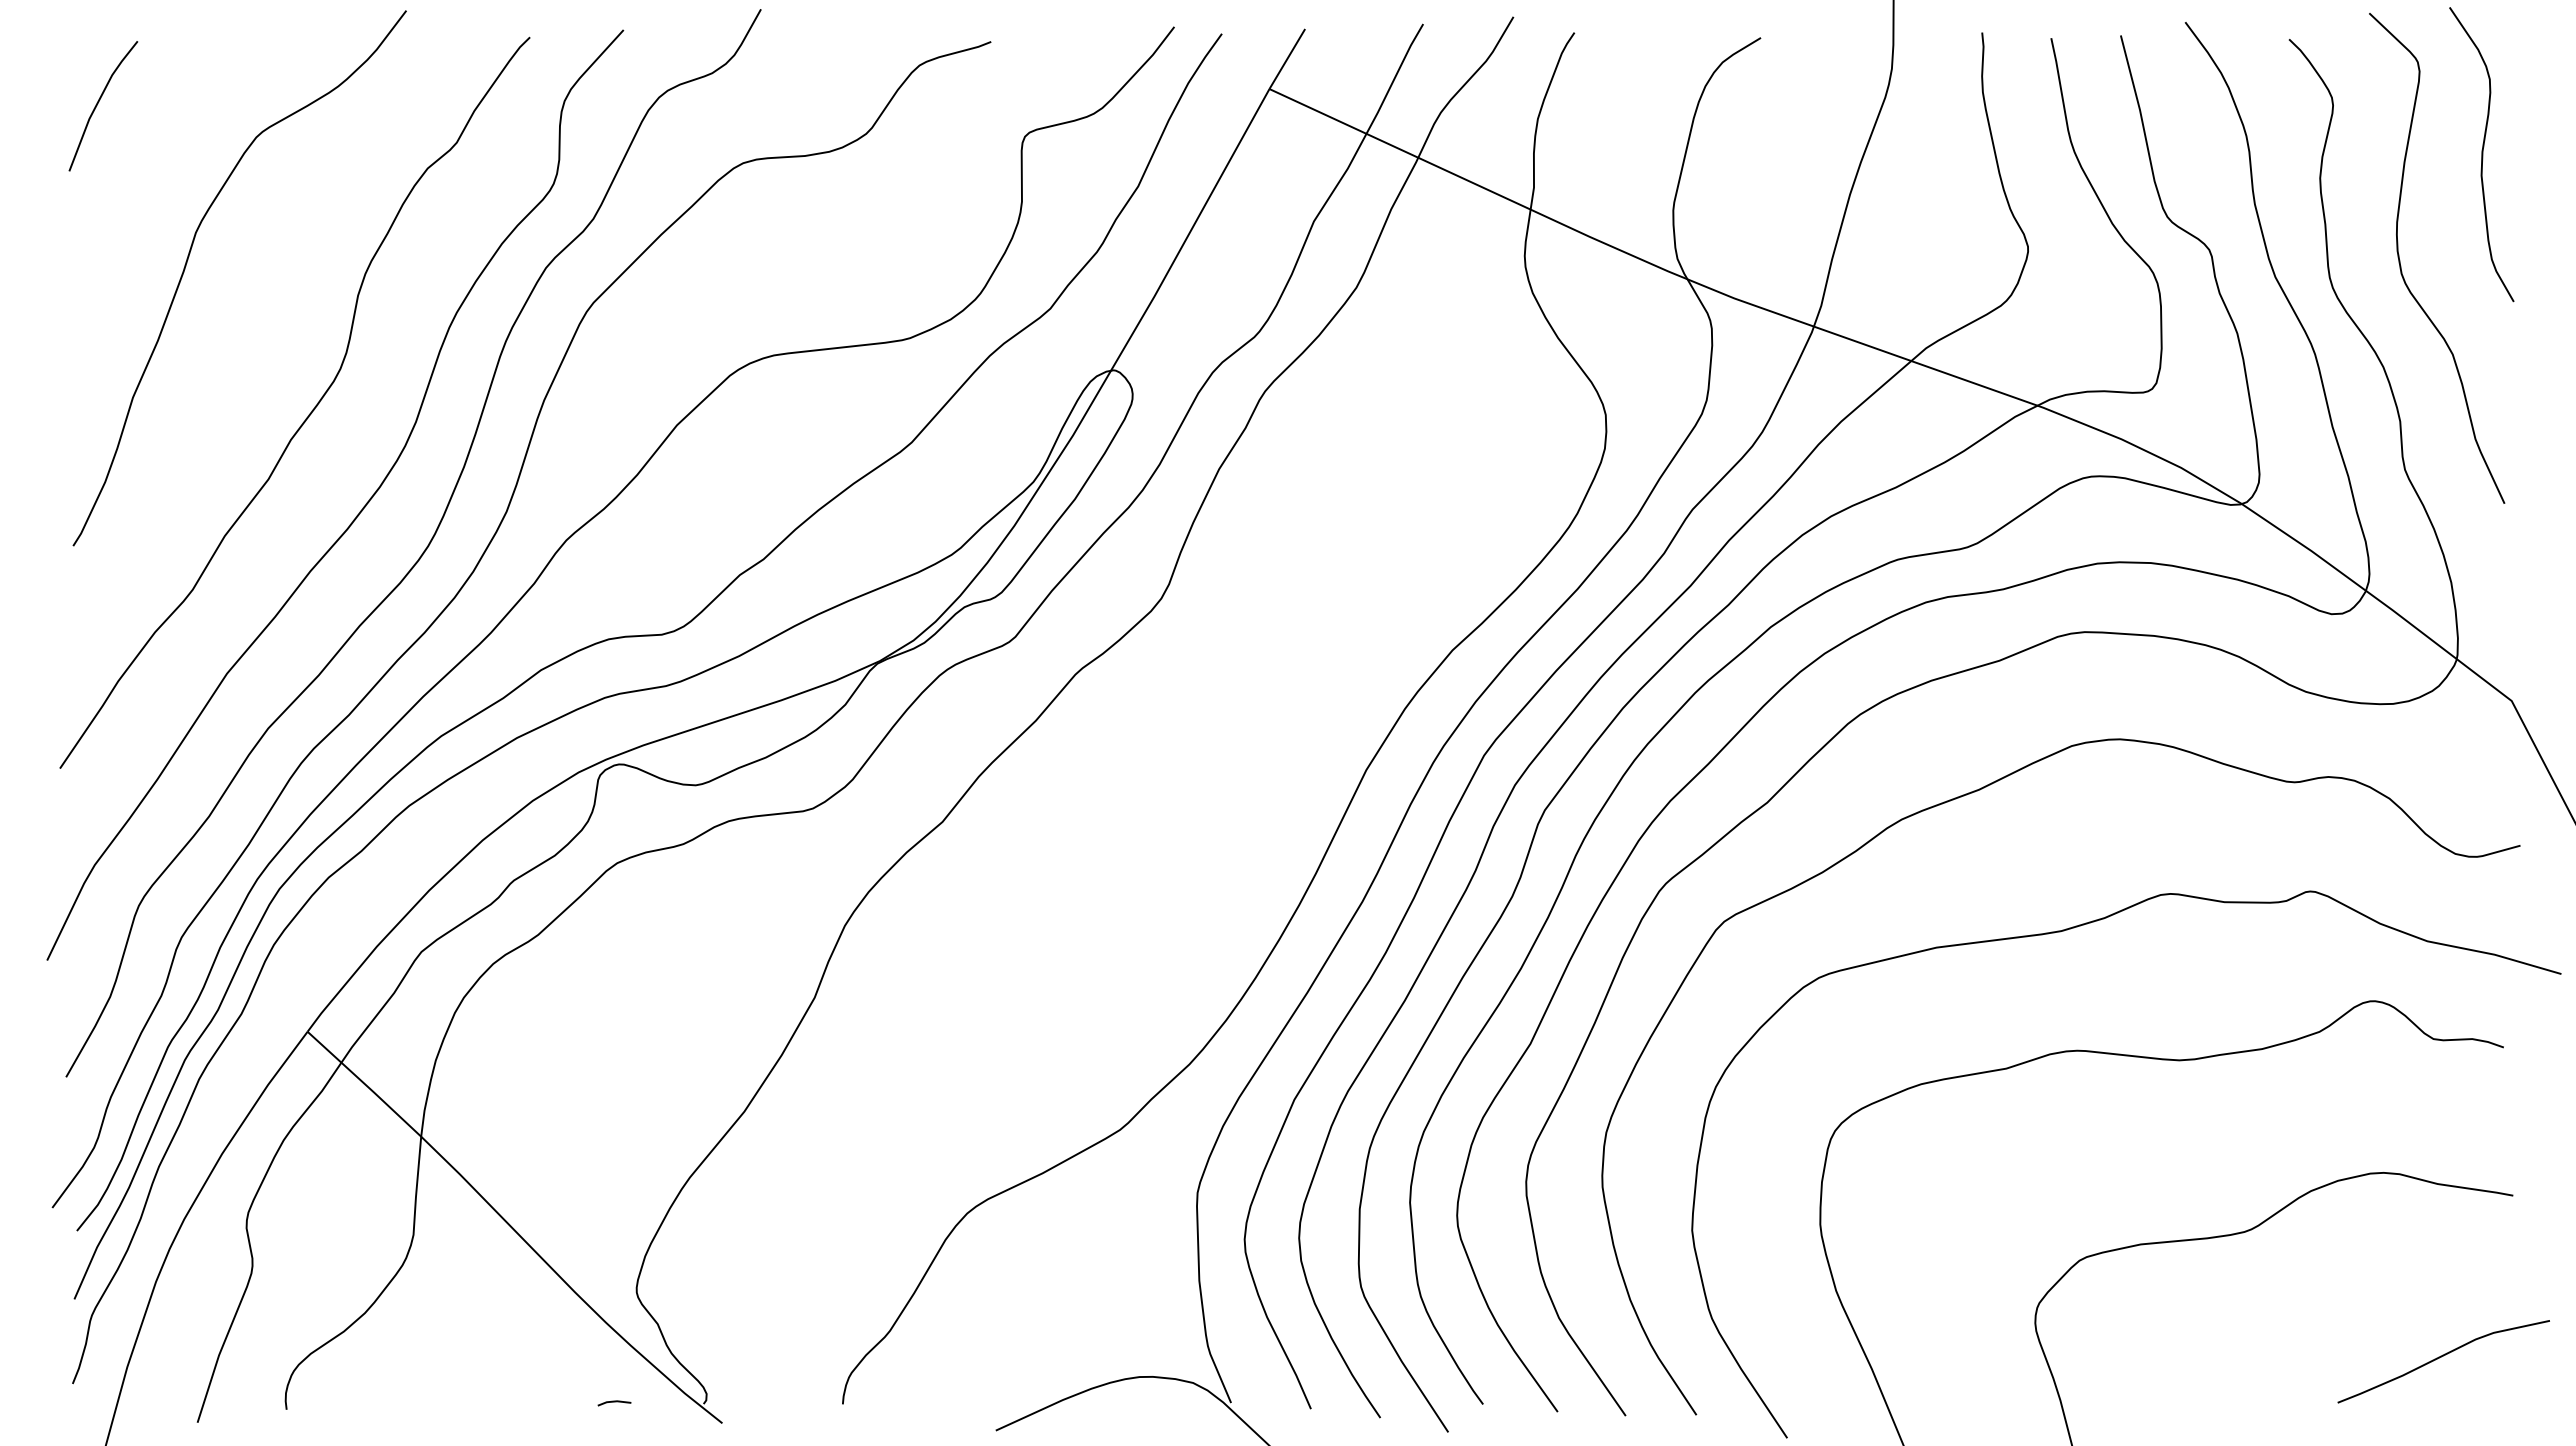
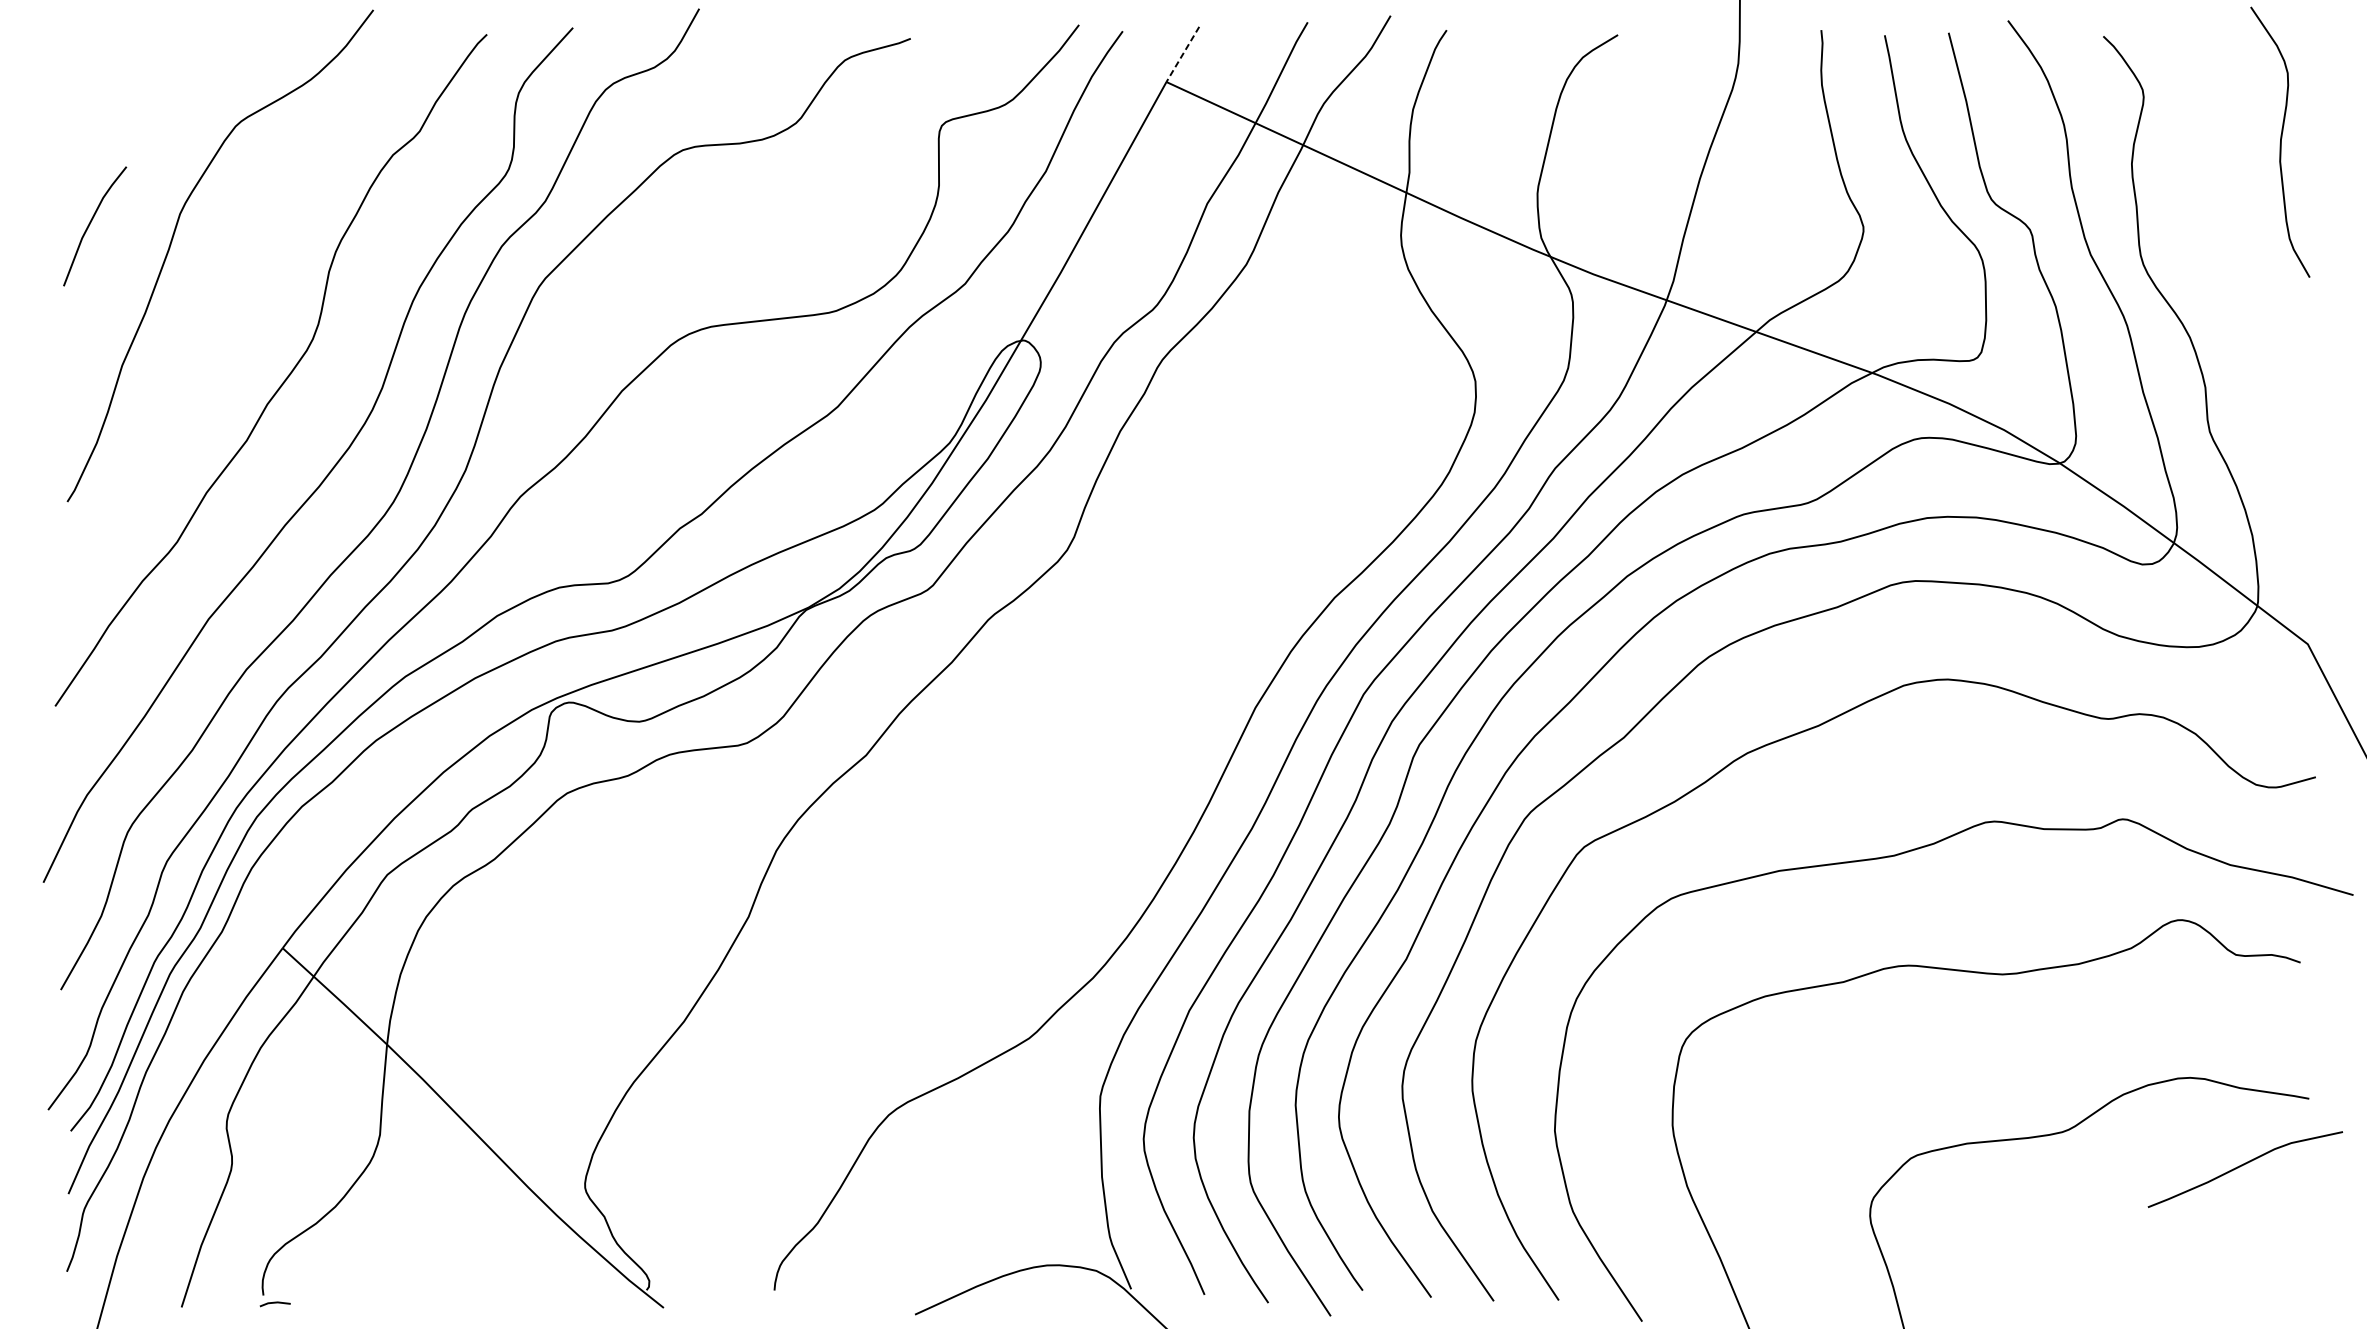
line: (1287, 59) -> (1183, 54), solid -> dashed
line: (98, 103) -> (90, 223), moved
curve: (2401, 265) -> (2206, 244), removed
curve: (2441, 1357) -> (2243, 1165), moved
line: (614, 1402) -> (275, 1303), moved

